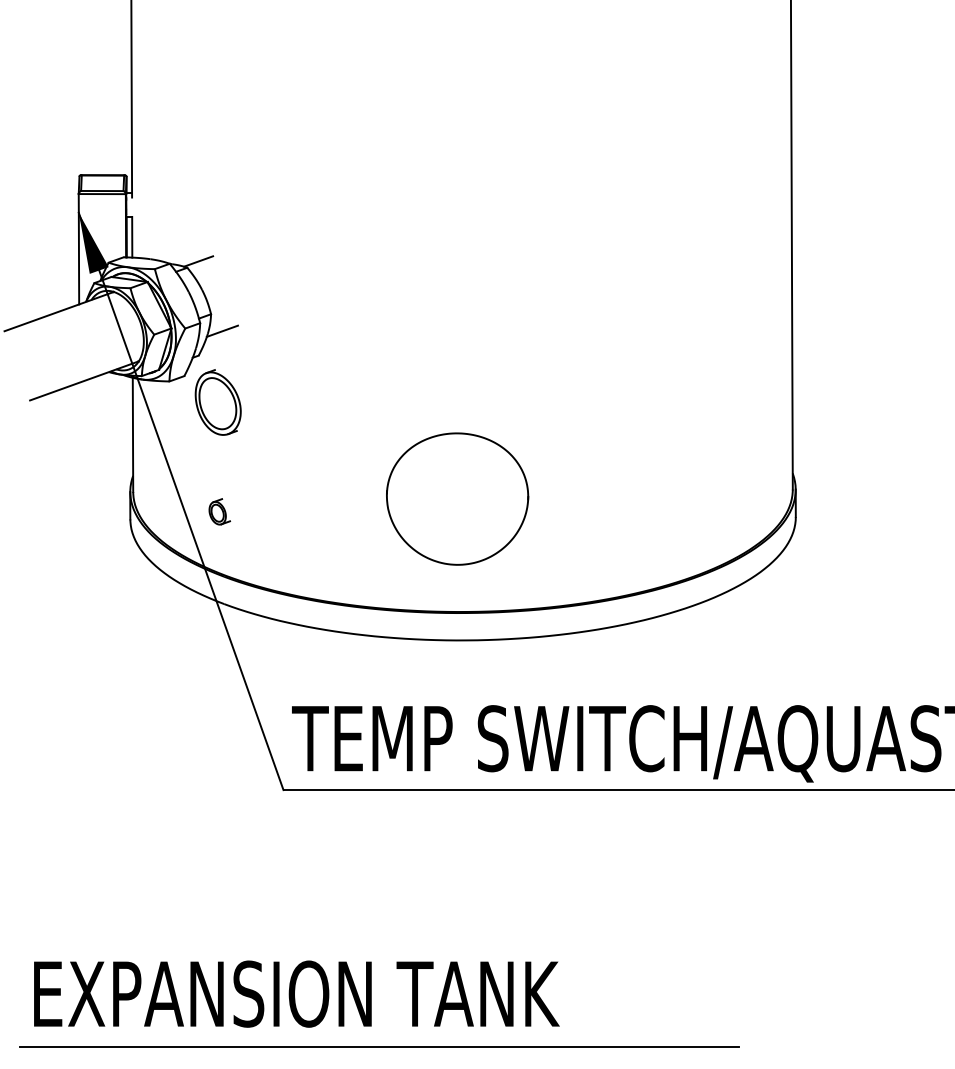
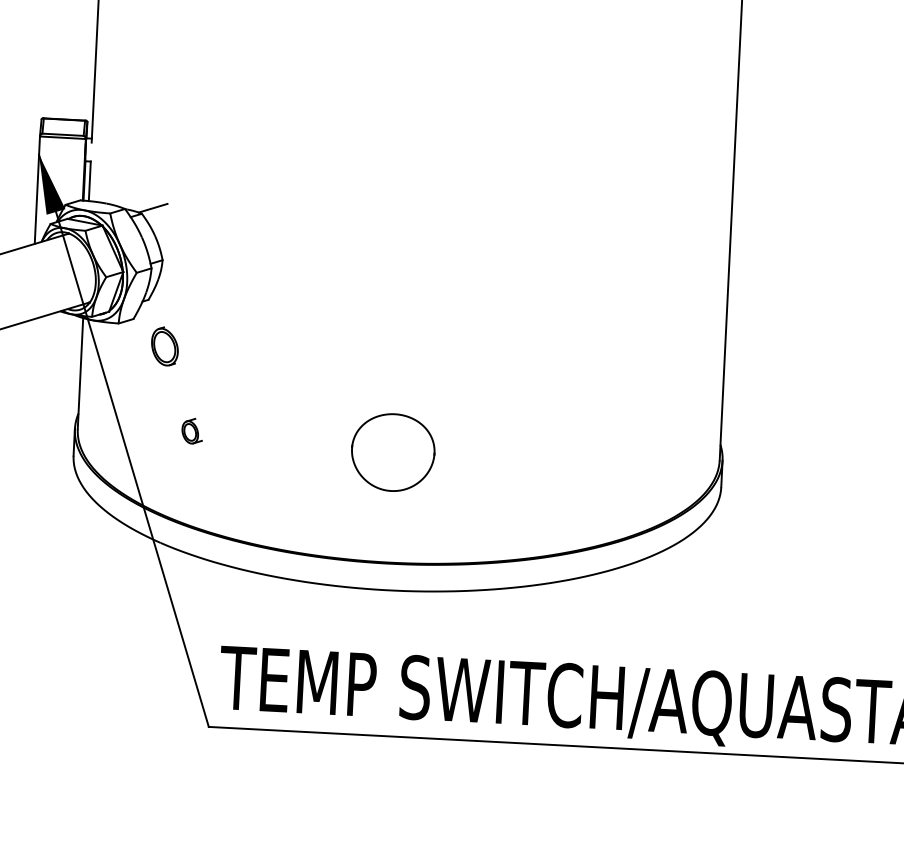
line: (222, 330) -> (172, 276), removed
part: (217, 402) -> (164, 346), size x0.6
part: (457, 498) -> (392, 452), size x0.6
part: (219, 511) -> (192, 430), moved

